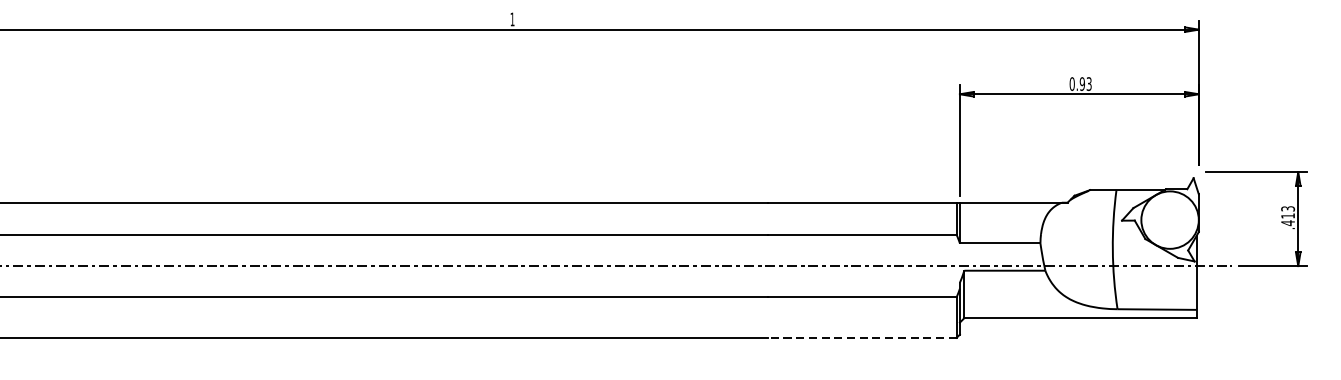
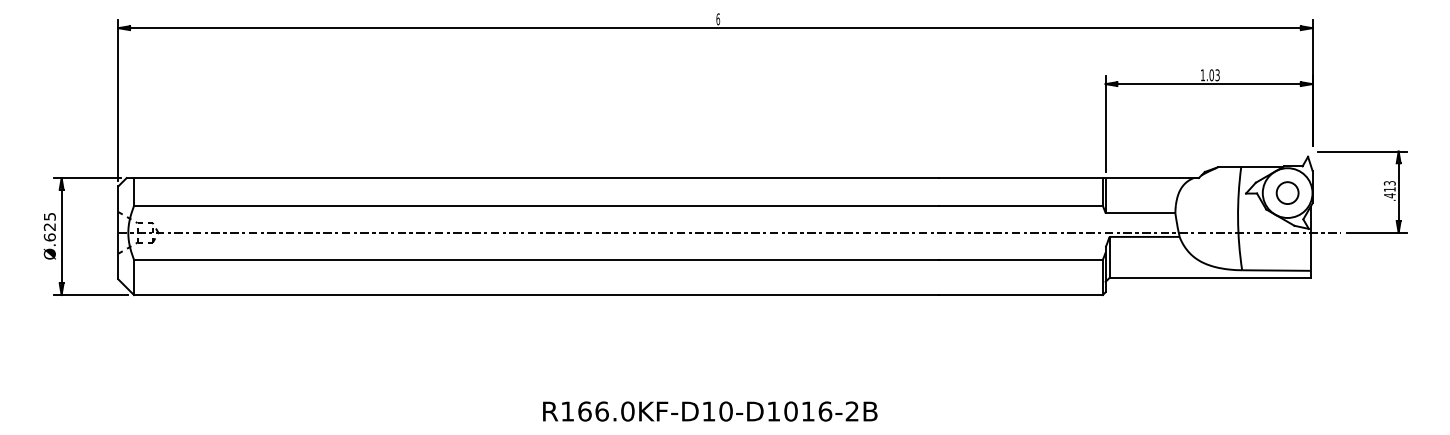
text: (512, 19) -> (718, 19), 1 -> 6
text: (1076, 84) -> (1206, 75), 0.93 -> 1.03
circle: (1169, 219) -> (1287, 192), added
line: (862, 338) -> (1021, 295), dashed -> solid

